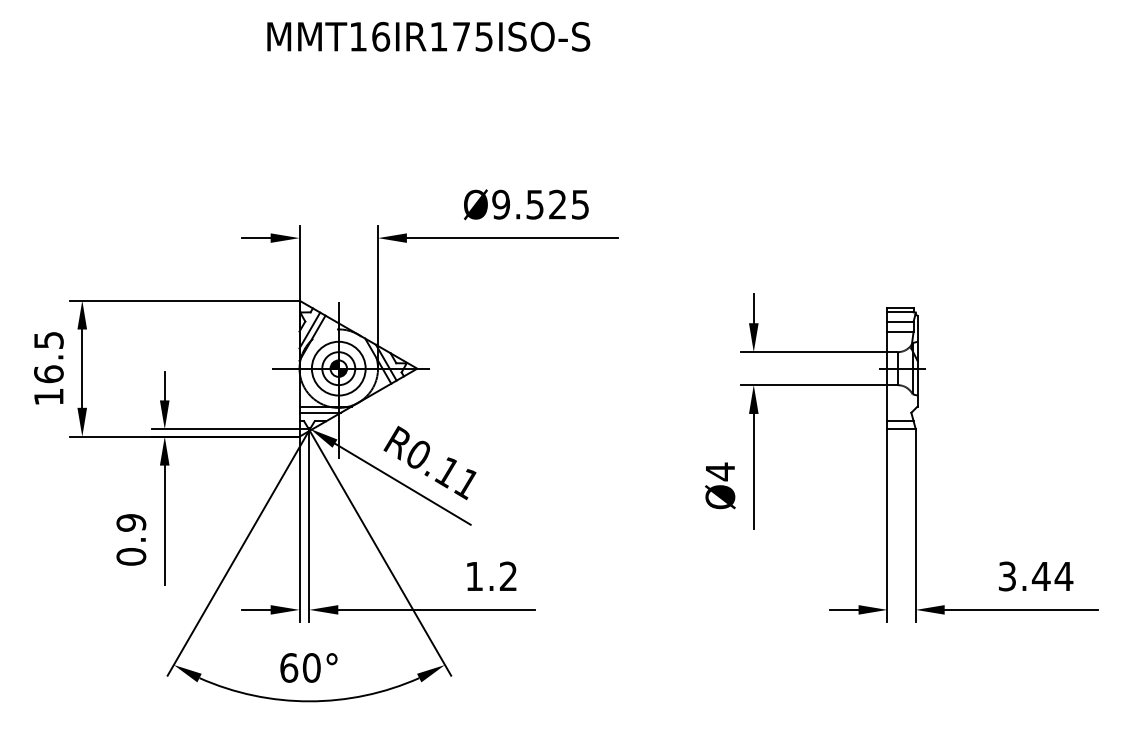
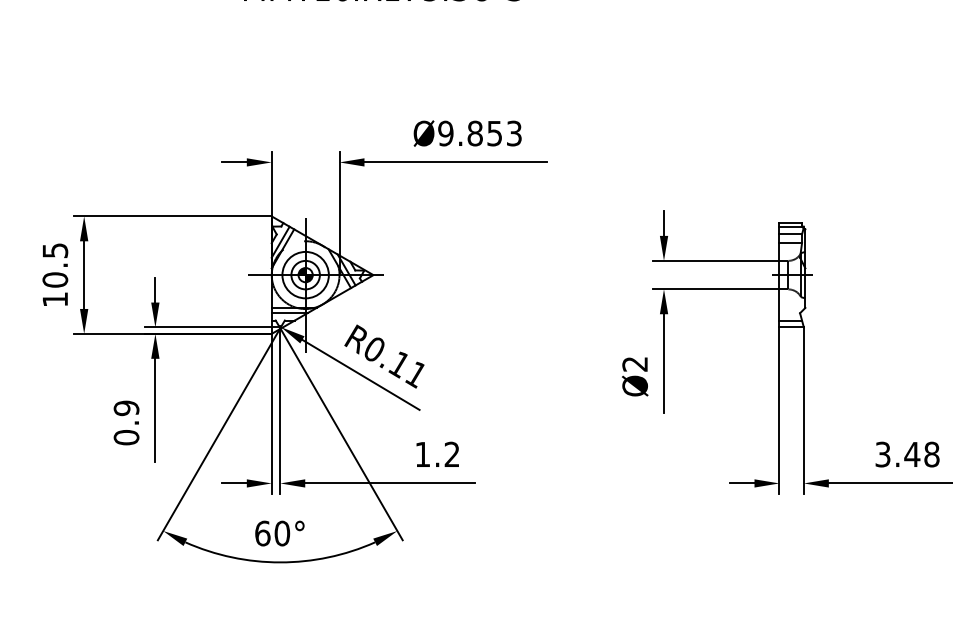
text: (557, 204) -> (494, 133), Ø9.525 -> Ø9.853
text: (48, 374) -> (54, 280), 16.5 -> 10.5
text: (719, 471) -> (634, 363), Ø4 -> Ø2
text: (1063, 576) -> (931, 454), 3.44 -> 3.48

